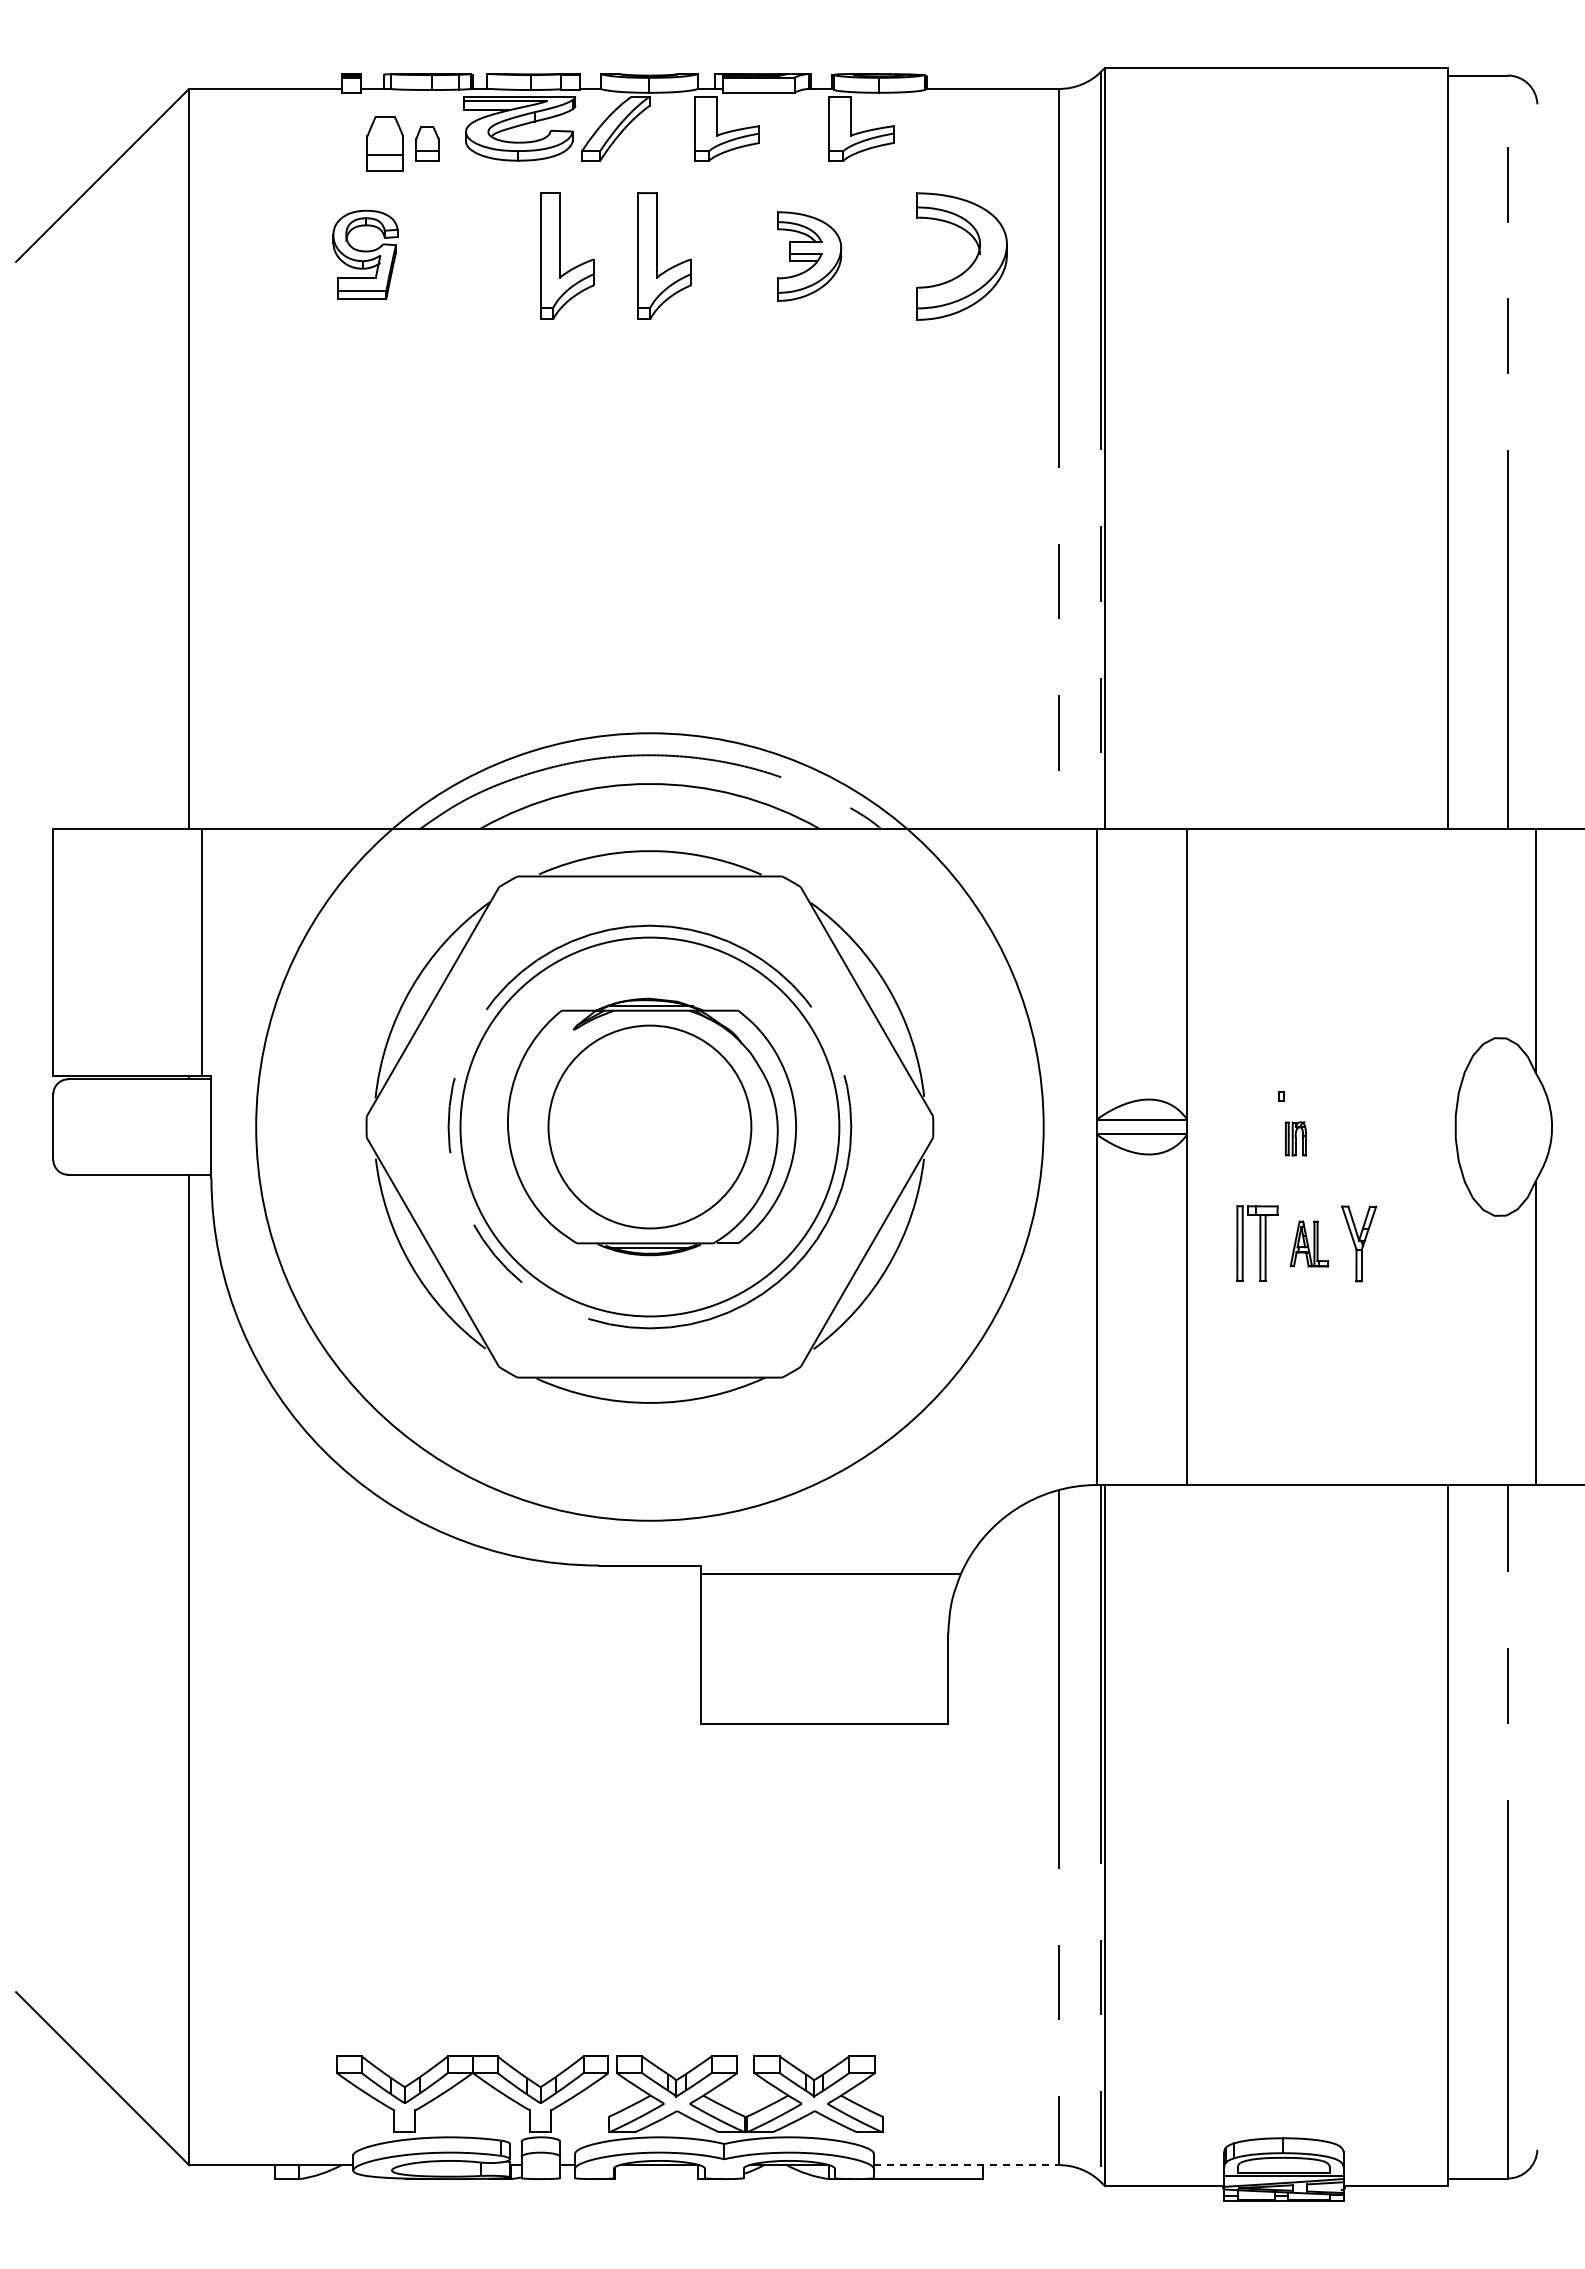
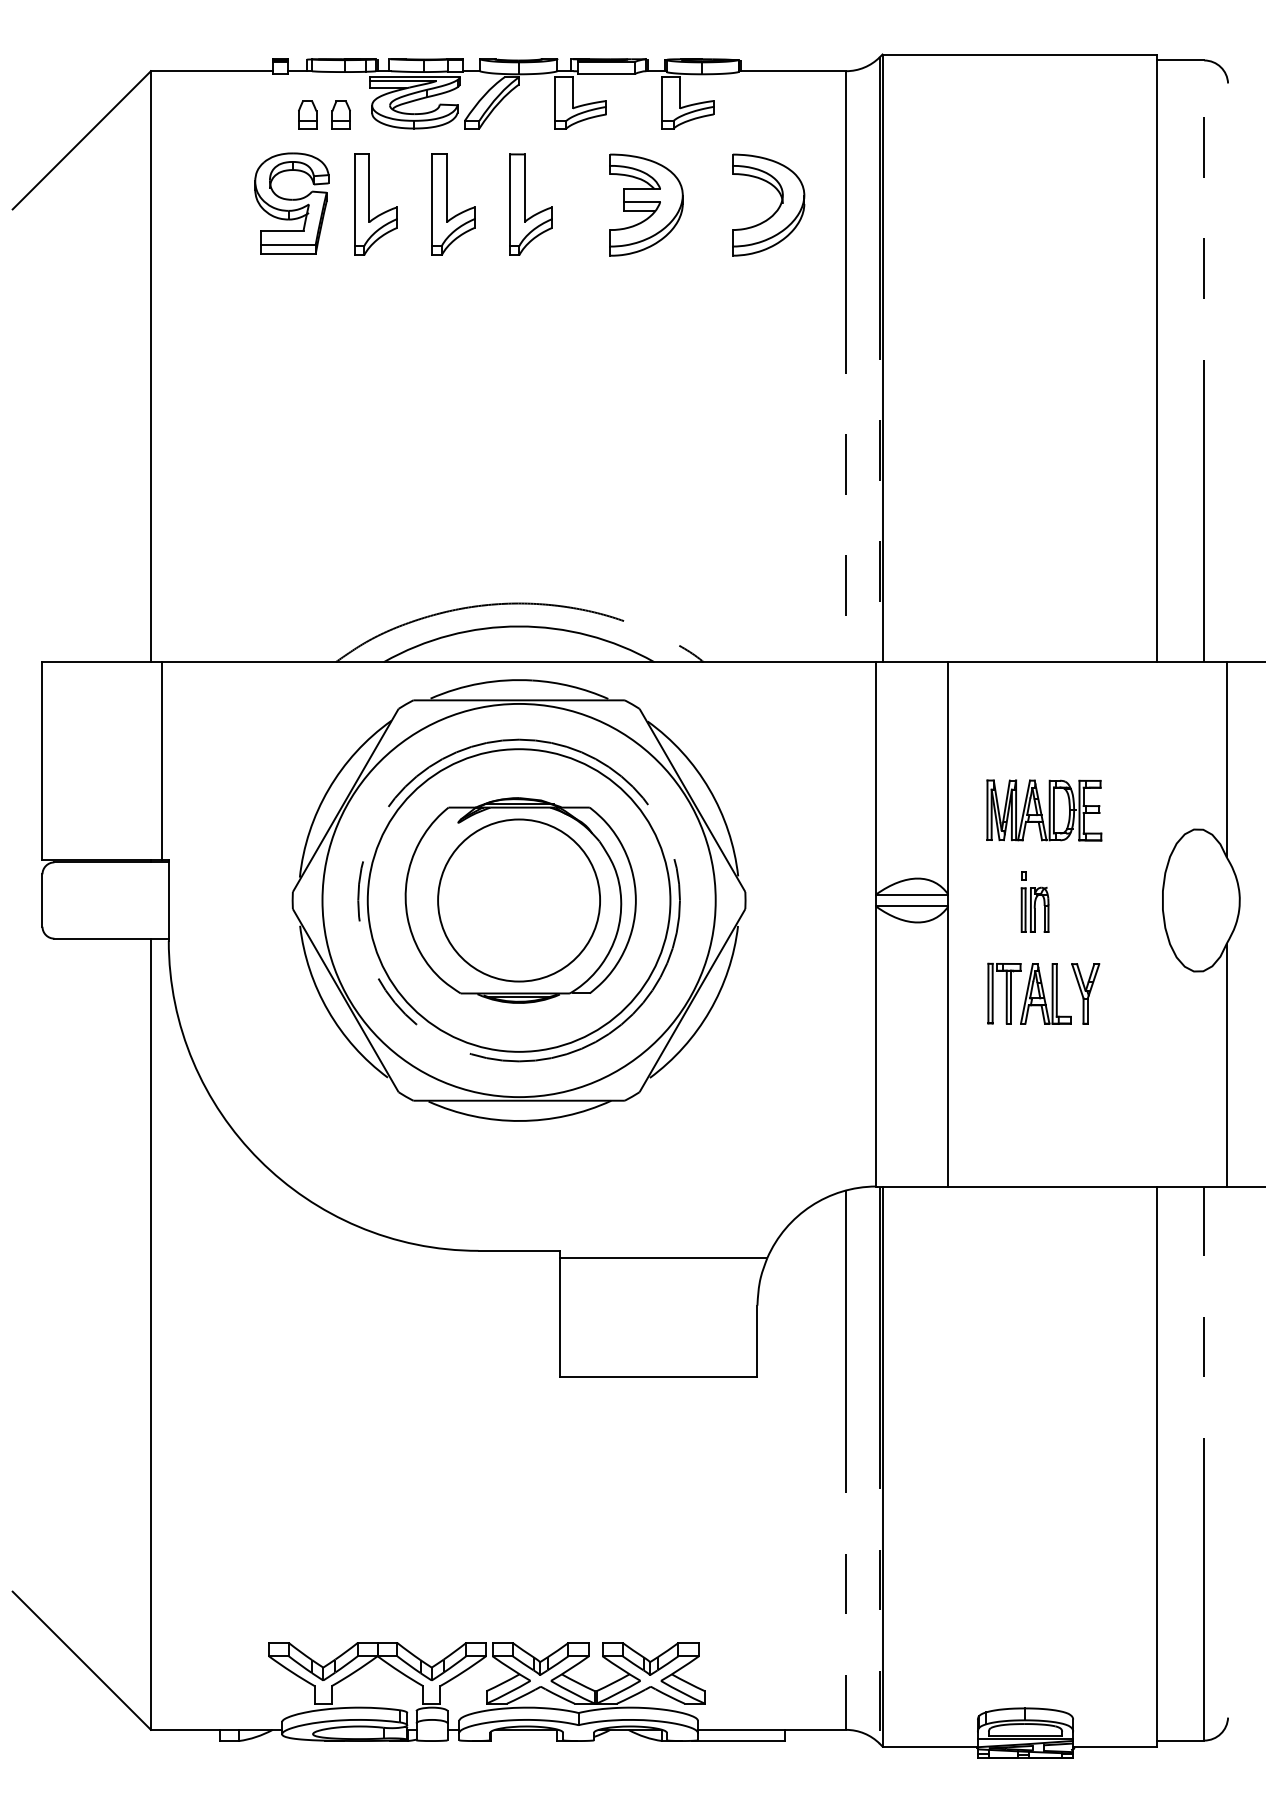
part: (384, 143) -> (307, 114), size x0.62
part: (365, 254) -> (291, 203), size x1.43
part: (463, 255) -> (370, 204), added
part: (809, 256) -> (646, 205), size x1.43
part: (1307, 1013) -> (1044, 809), added
circle: (649, 1126) -> (518, 900), size x0.62
part: (1295, 1138) -> (1034, 909), size x1.67
part: (1309, 1243) -> (1046, 993), size x1.67
line: (966, 2165) -> (772, 1730), dashed -> solid

